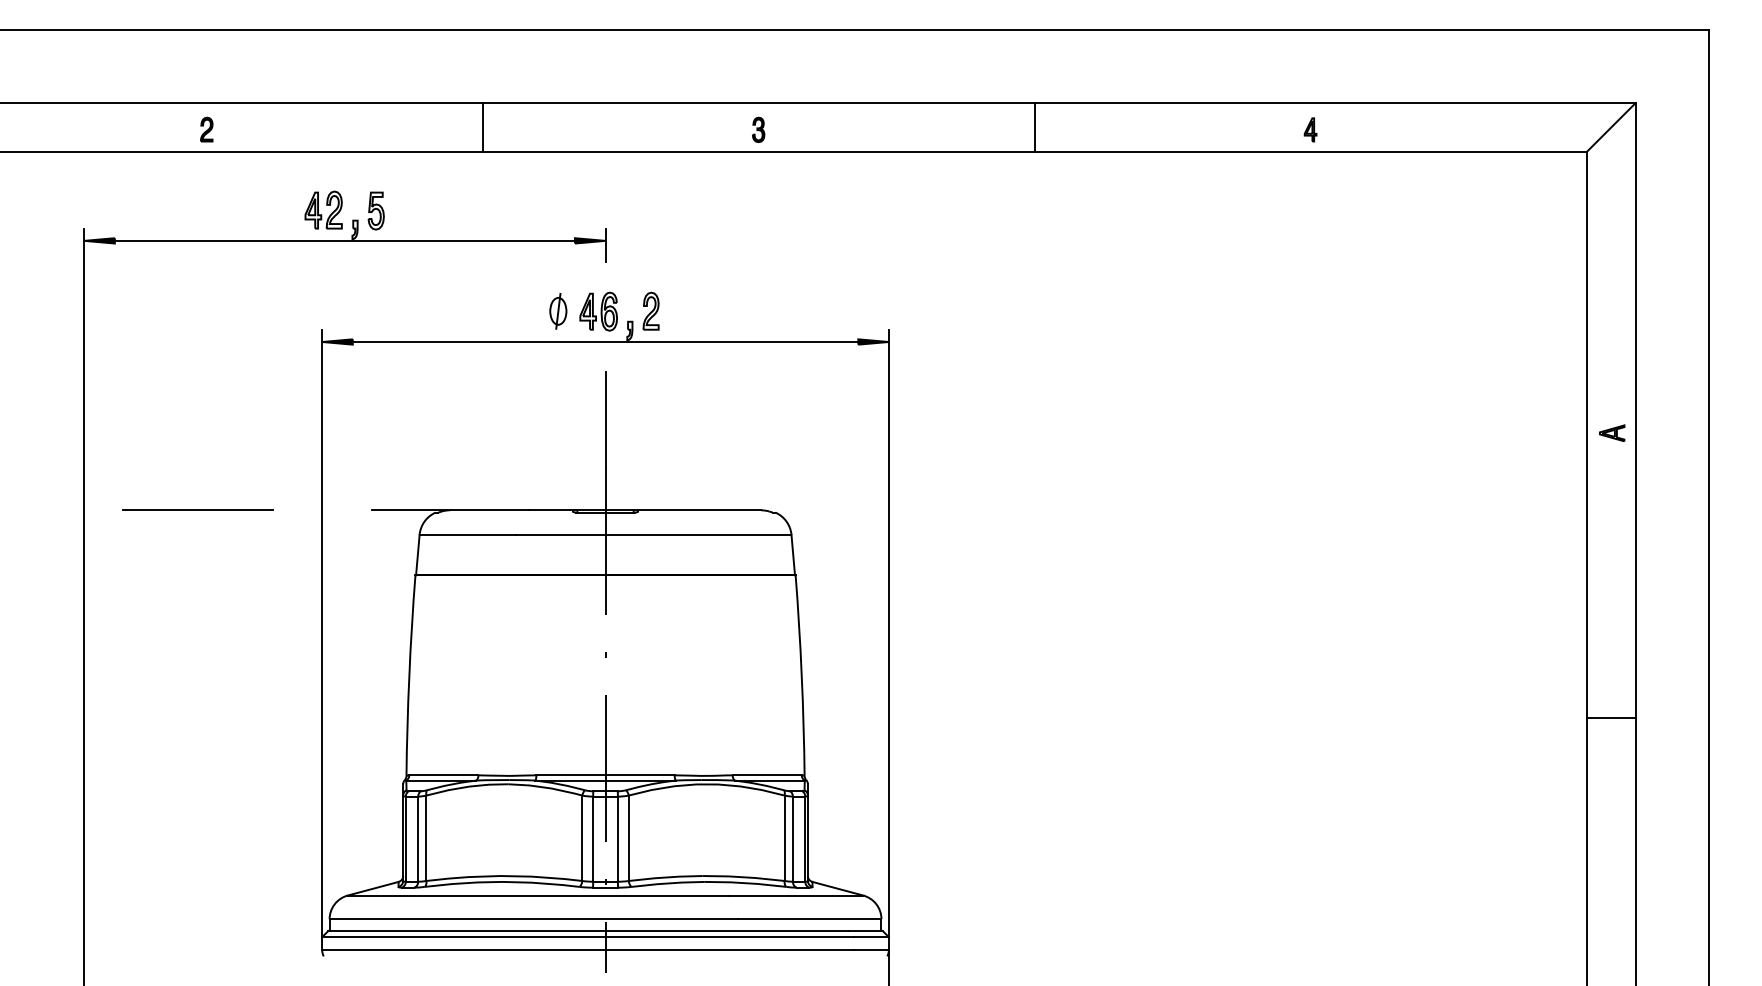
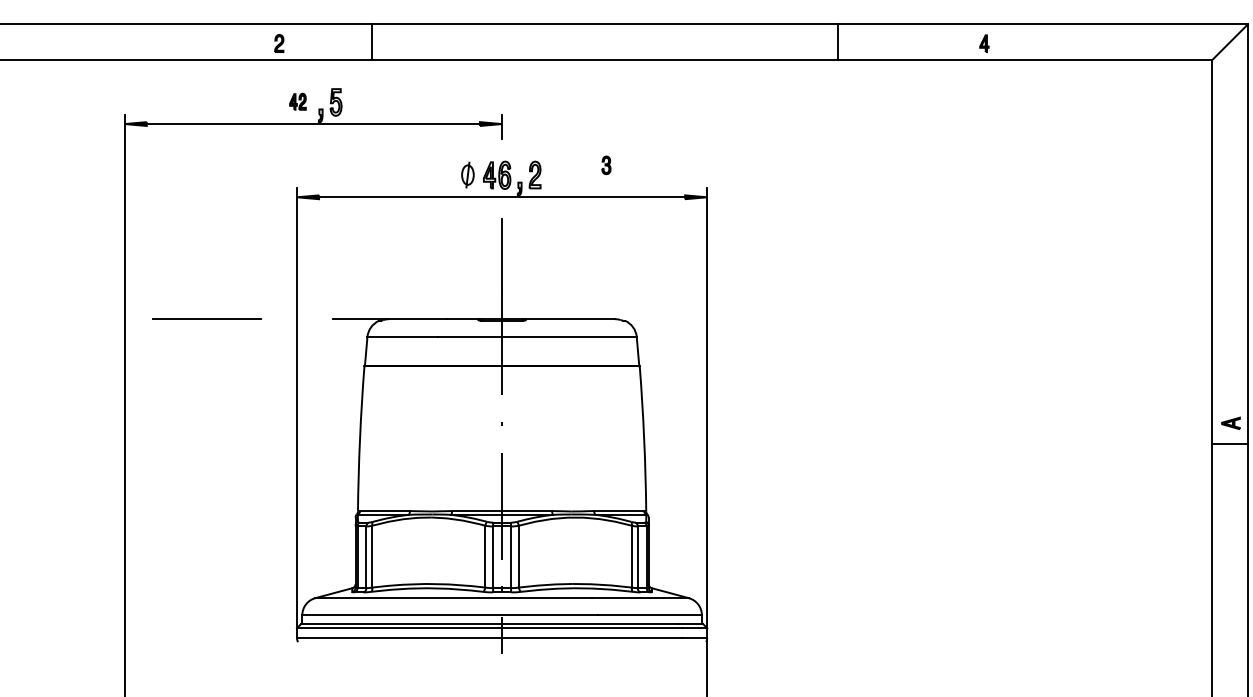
line: (482, 127) -> (371, 41), moved
line: (1034, 127) -> (838, 41), moved
part: (206, 129) -> (279, 43), moved
part: (758, 129) -> (606, 165), moved
part: (1310, 129) -> (984, 43), moved
part: (323, 209) -> (297, 101), size x0.6
part: (1612, 432) -> (1231, 422), moved
line: (1610, 718) -> (1229, 443), moved

